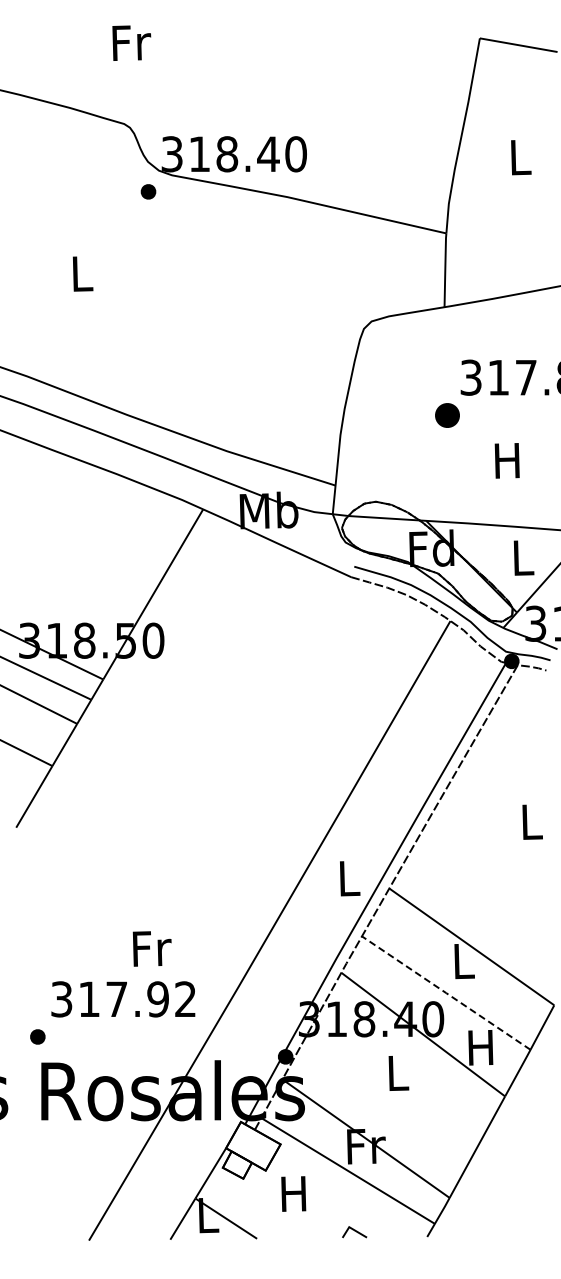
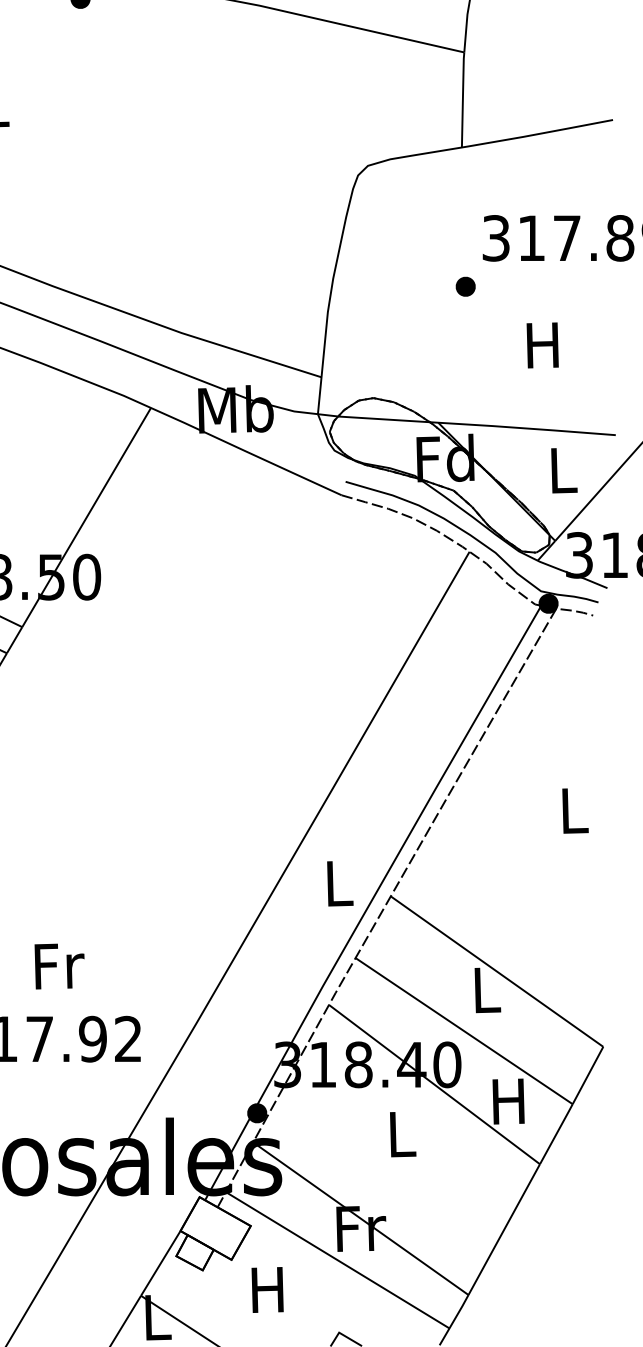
part: (447, 414) -> (465, 285), size x0.62
text: (151, 948) -> (58, 965), moved
line: (446, 993) -> (464, 1031), dashed -> solid

